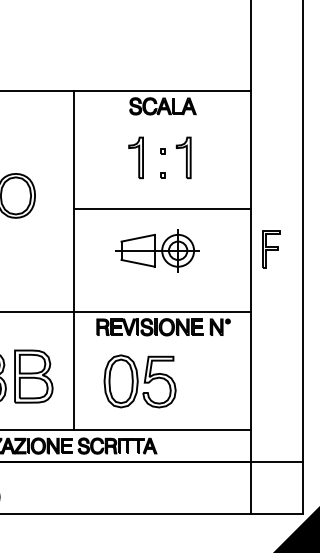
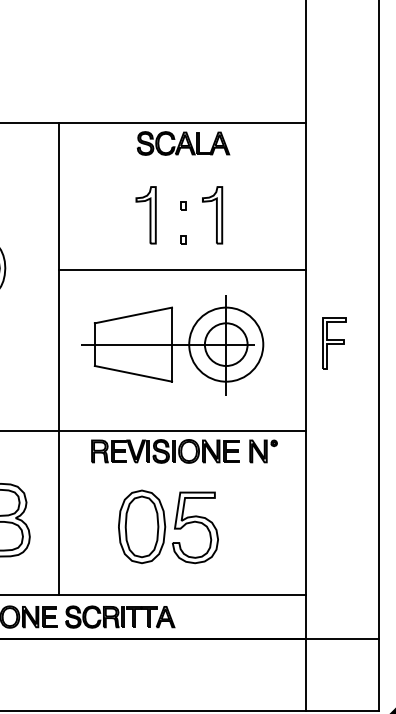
line: (161, 208) -> (181, 269), moved
part: (154, 250) -> (171, 344), size x1.67
part: (139, 381) -> (167, 527), moved

